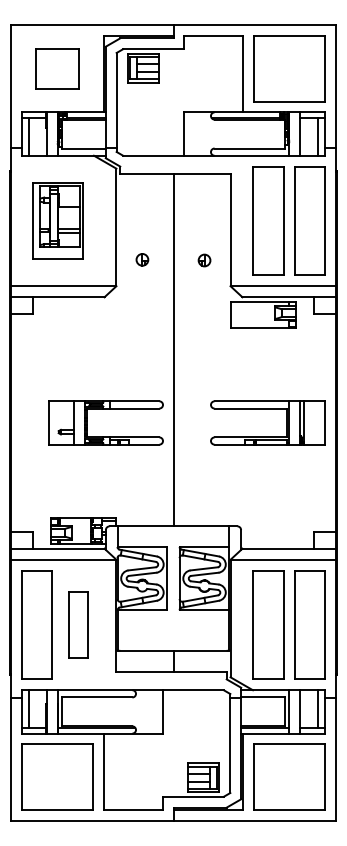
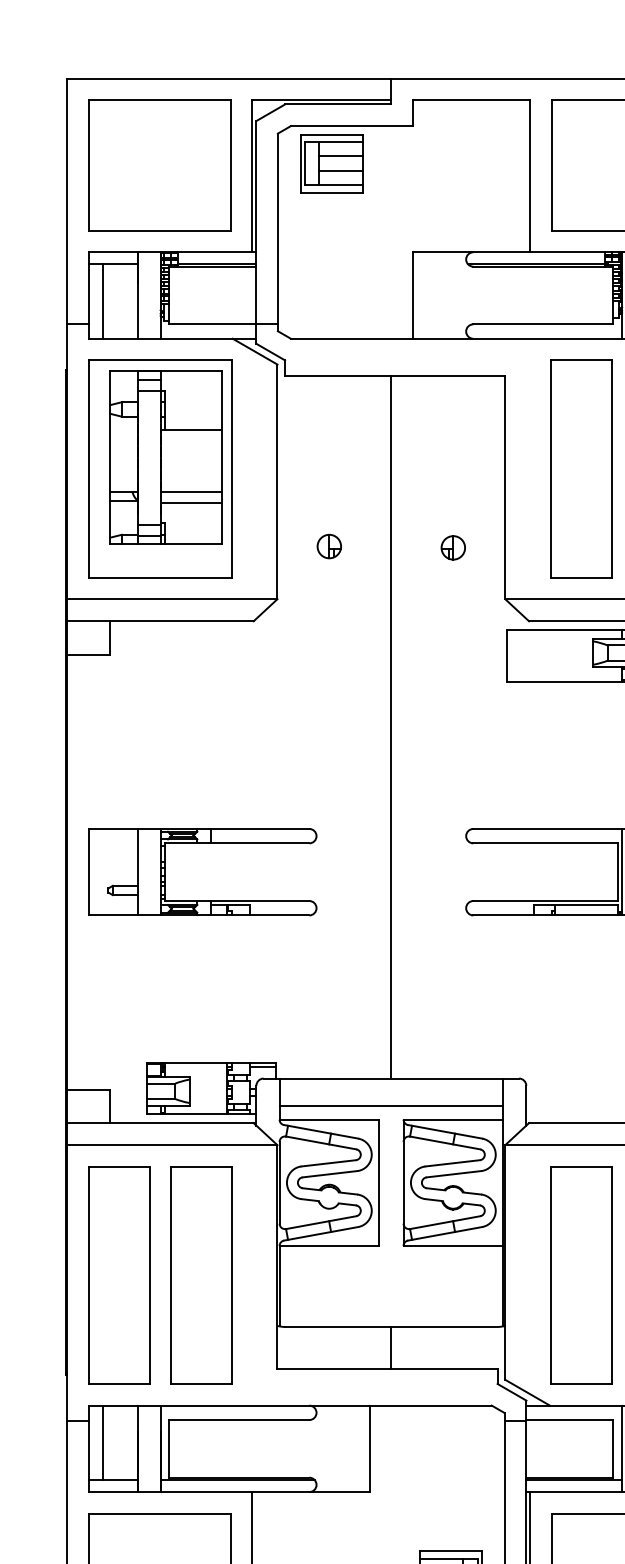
part: (57, 68) -> (159, 164), size x1.67
part: (57, 220) -> (159, 468), size x1.43
part: (105, 409) -> (201, 845), moved
line: (173, 540) -> (391, 1106), added
part: (78, 624) -> (201, 1274), size x1.67

